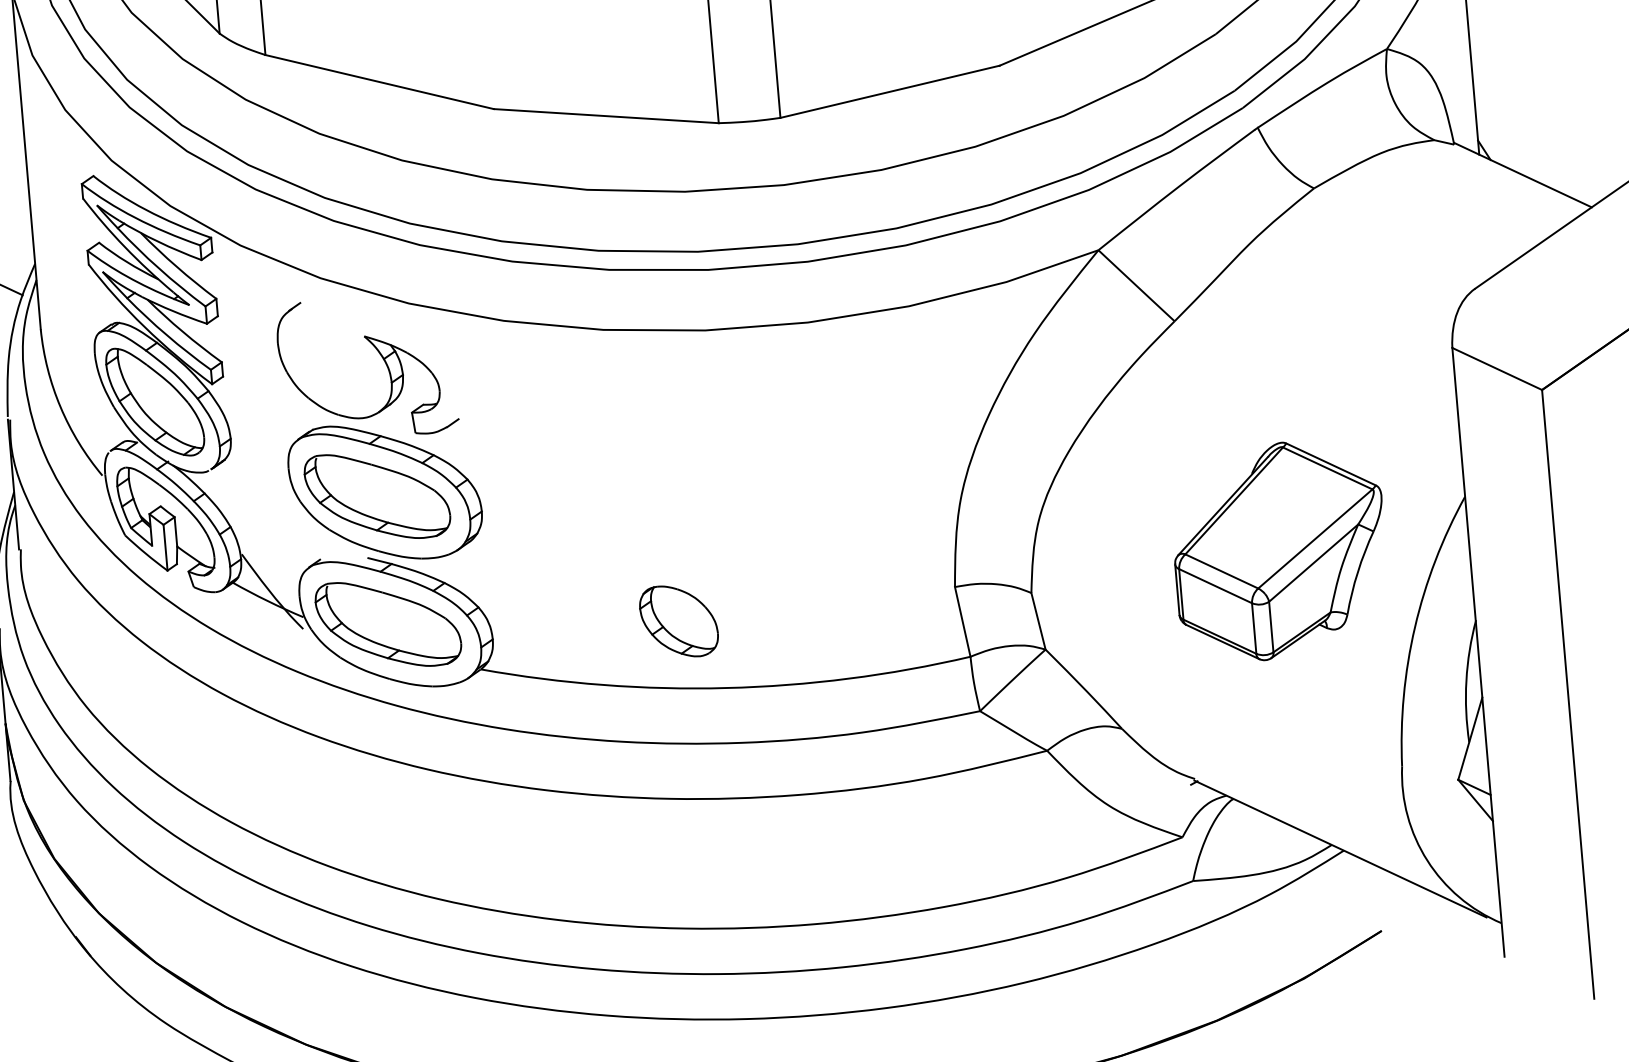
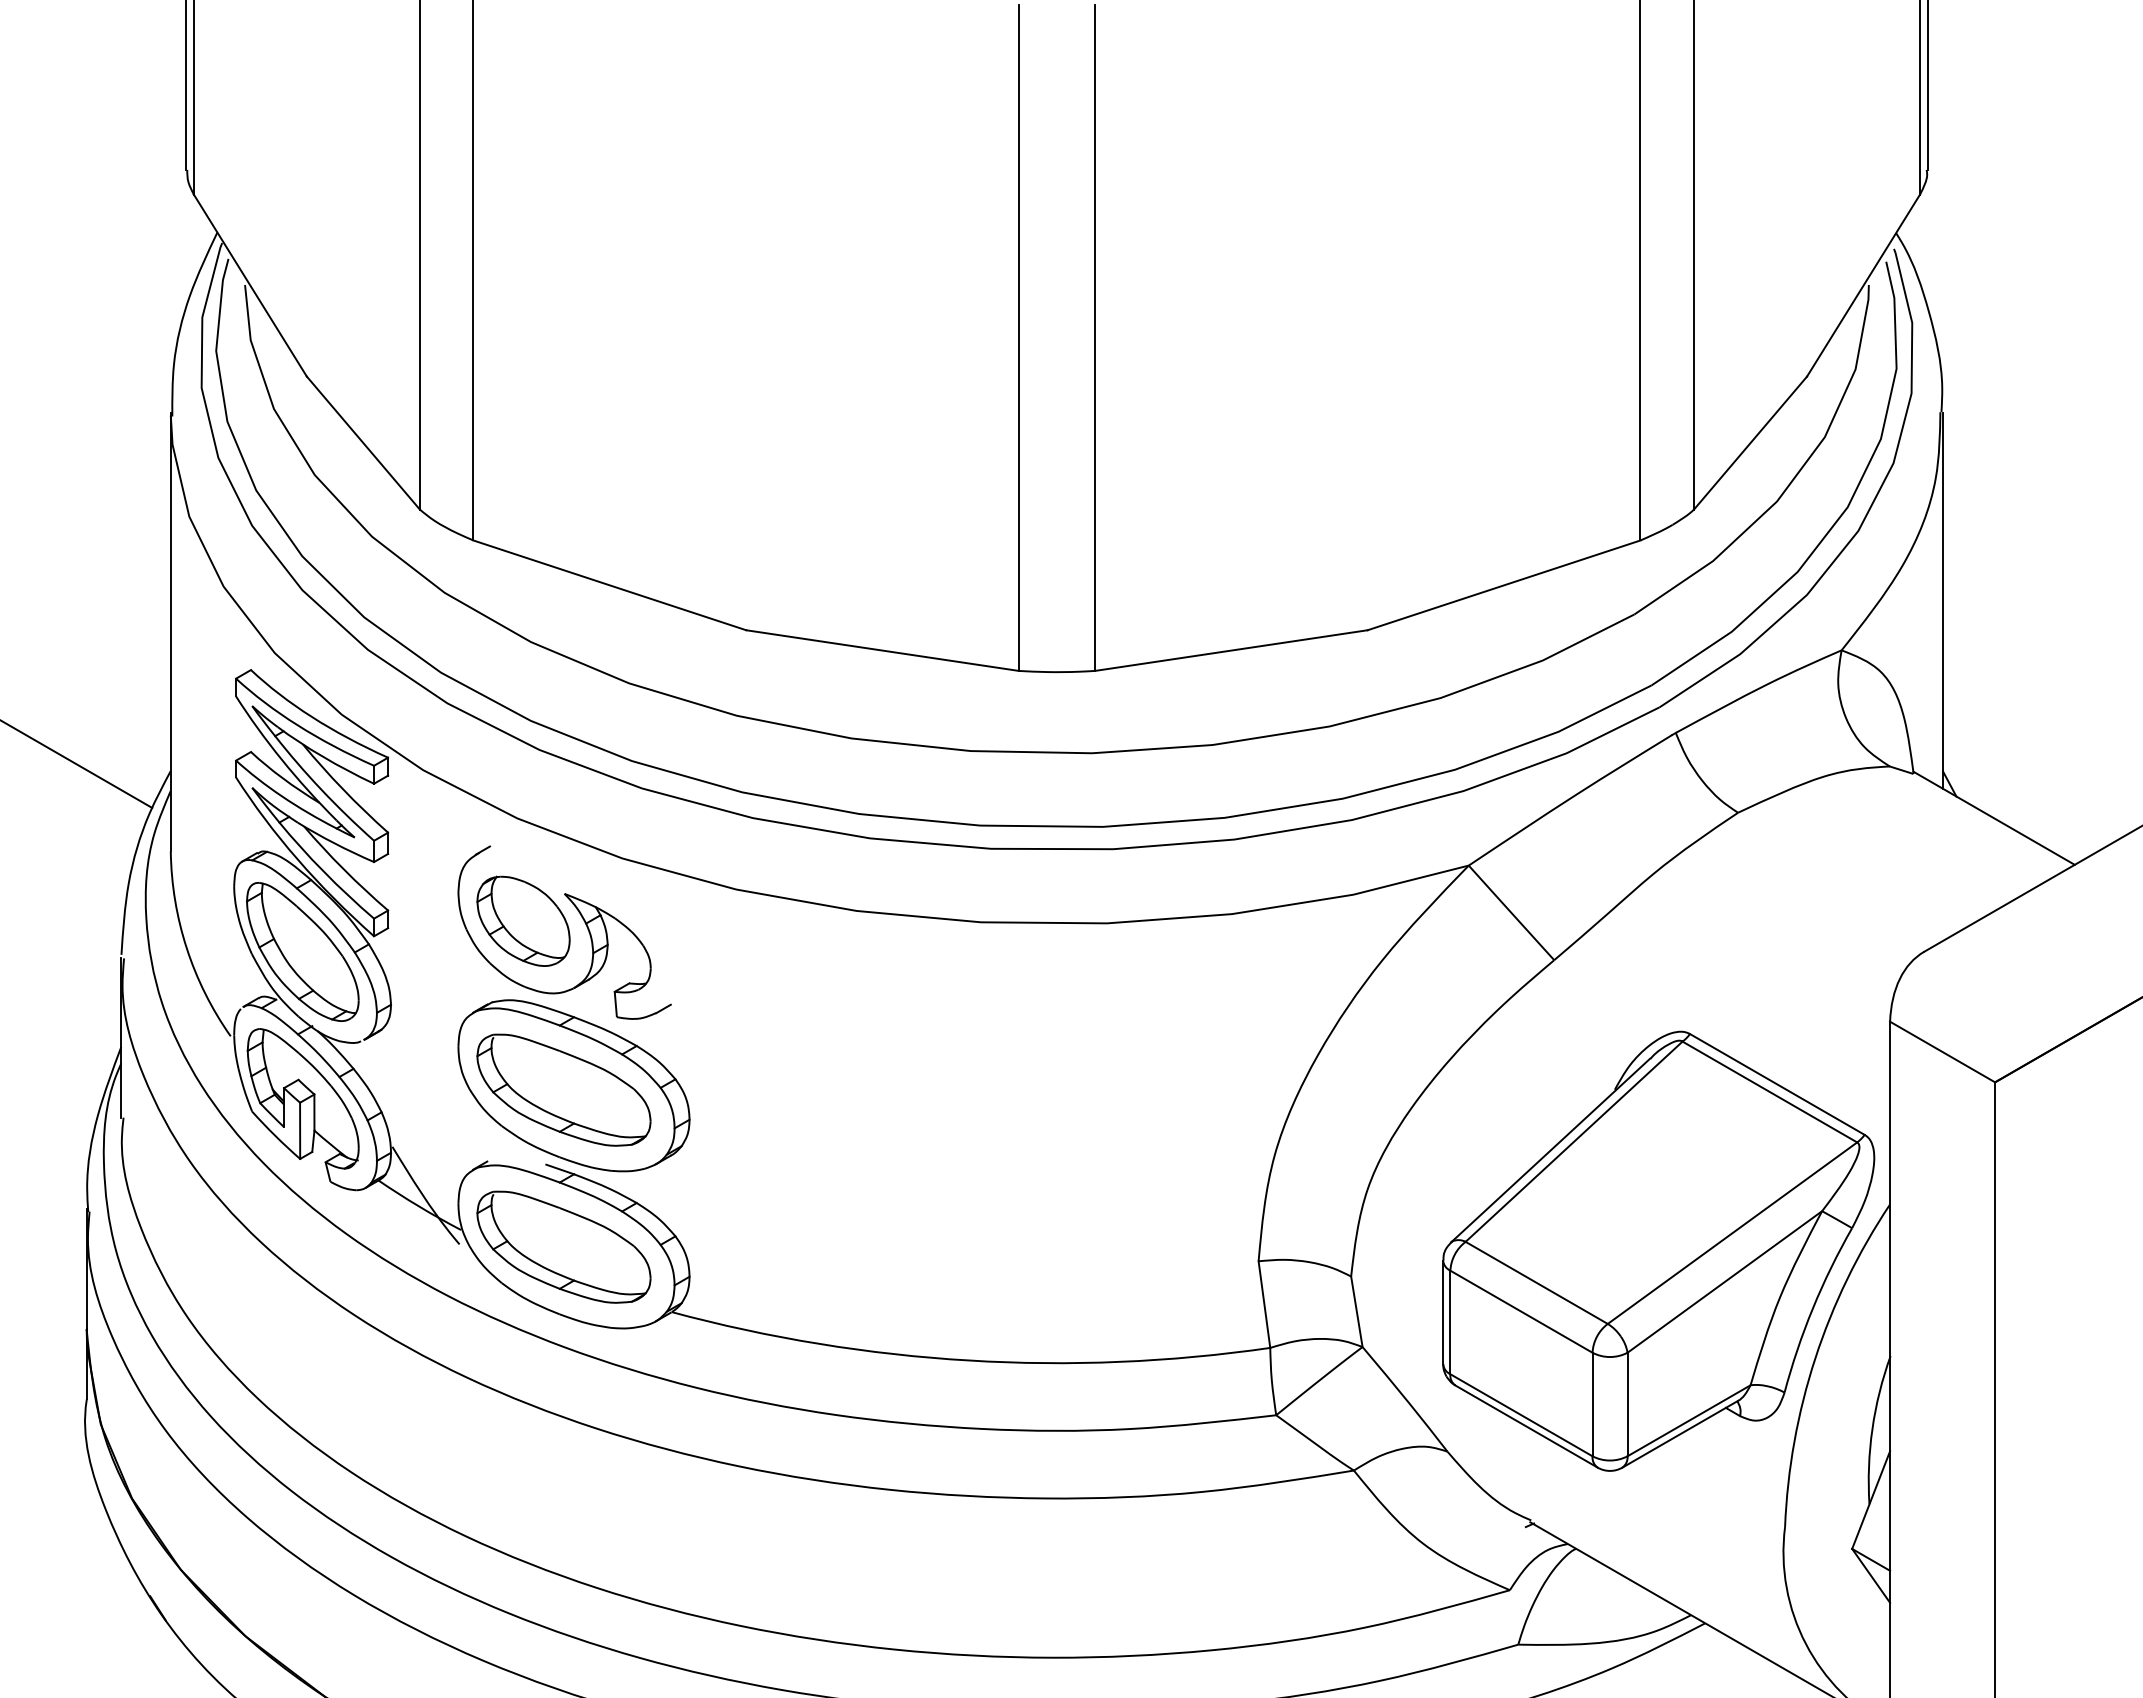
part: (1279, 550) -> (1658, 1250), size x1.67
part: (678, 620) -> (523, 920), moved

